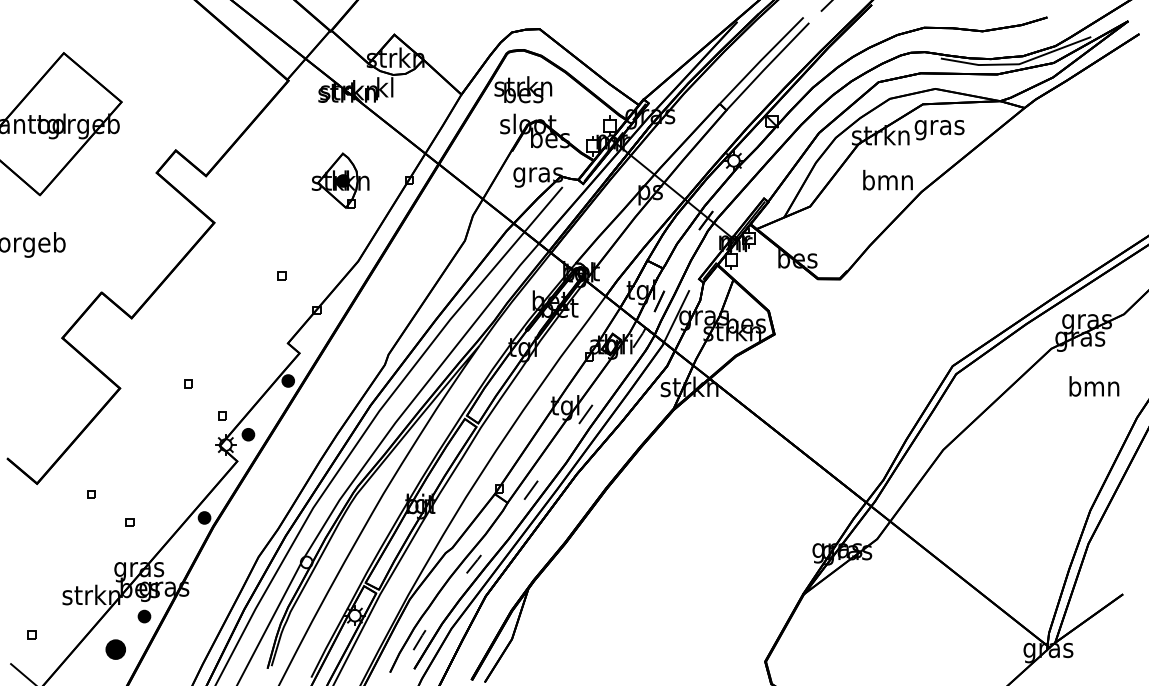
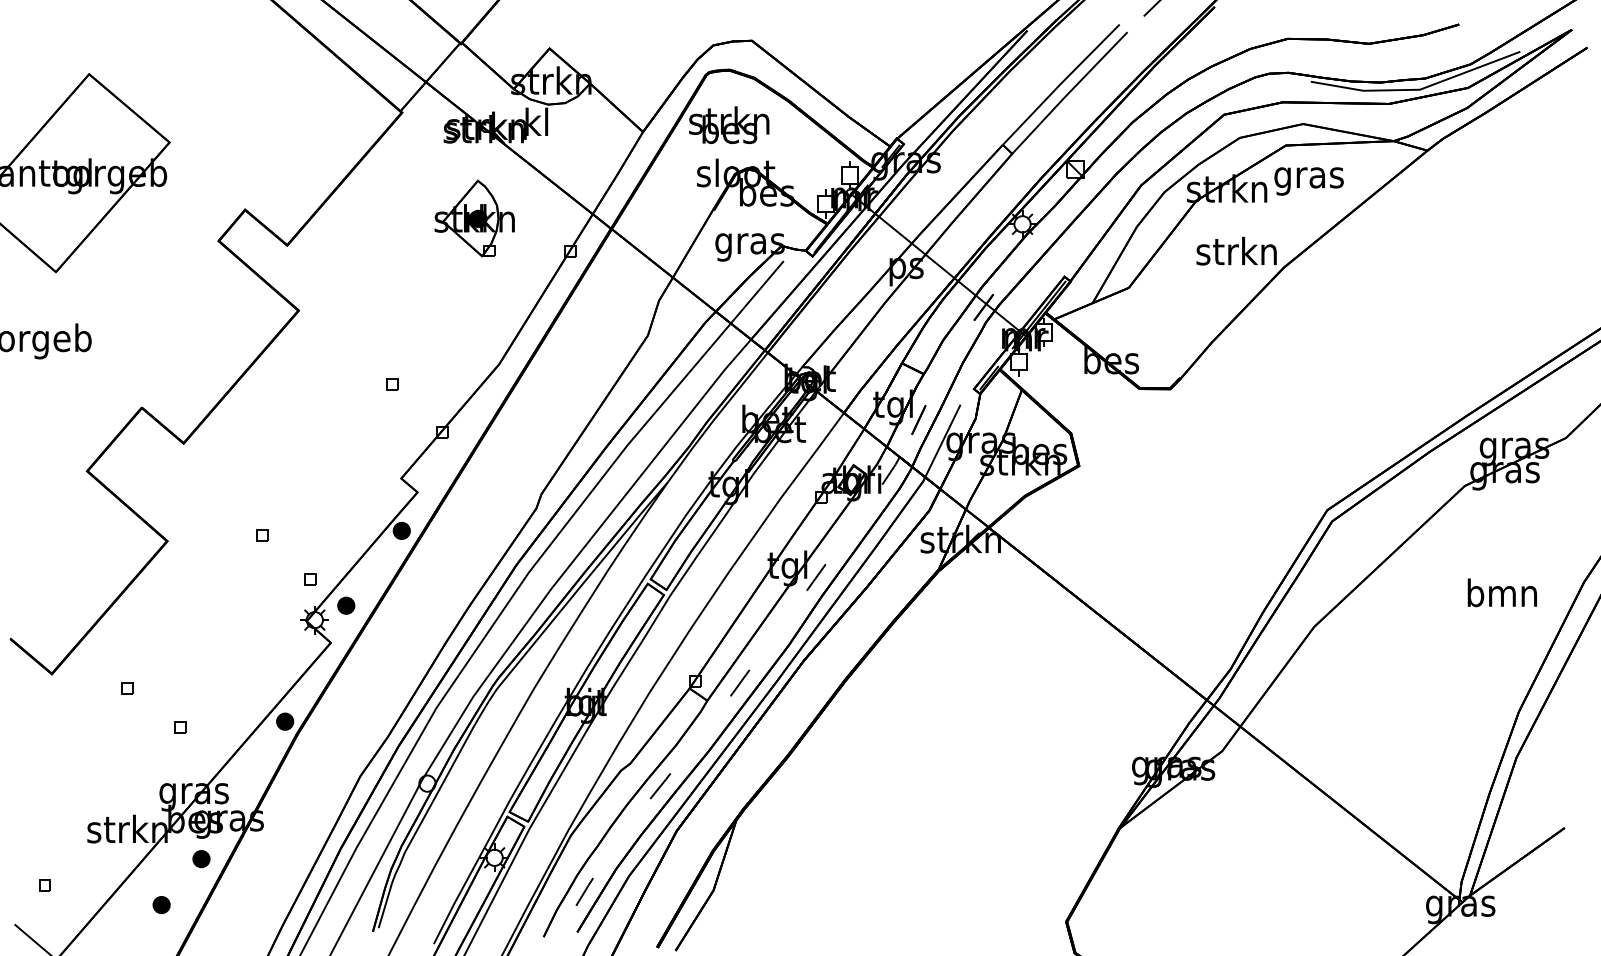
text: (887, 179) -> (1236, 250), bmn -> strkn
part: (340, 180) -> (474, 218), moved
text: (1094, 386) -> (1502, 592), moved
part: (115, 649) -> (161, 904), size x0.62

